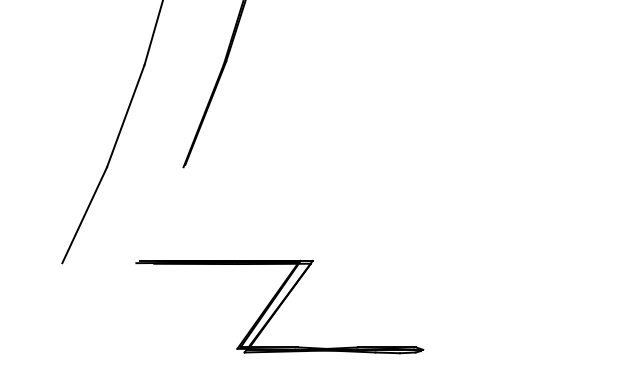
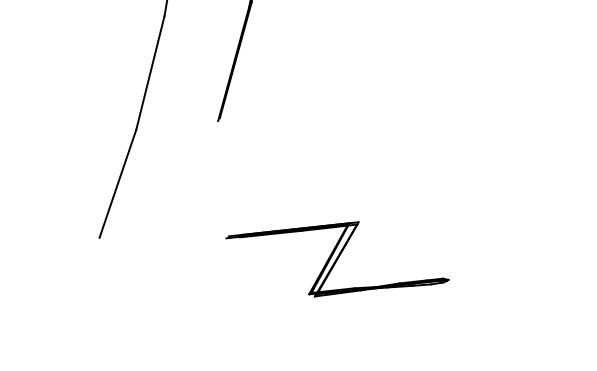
part: (279, 306) -> (337, 259), size x0.7

